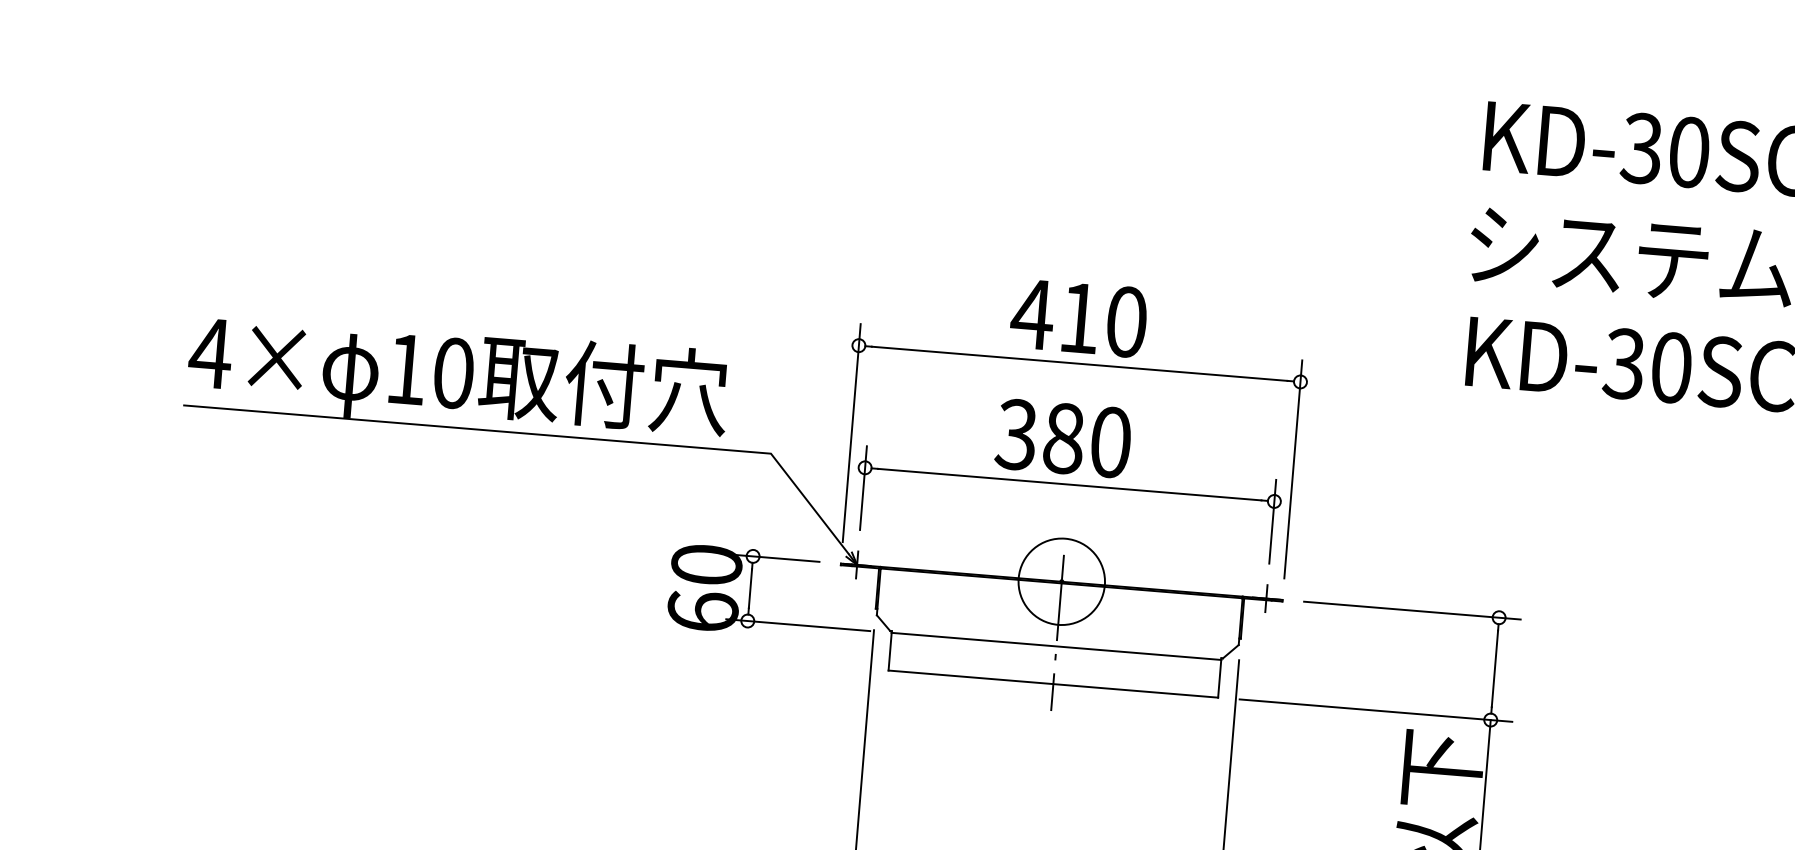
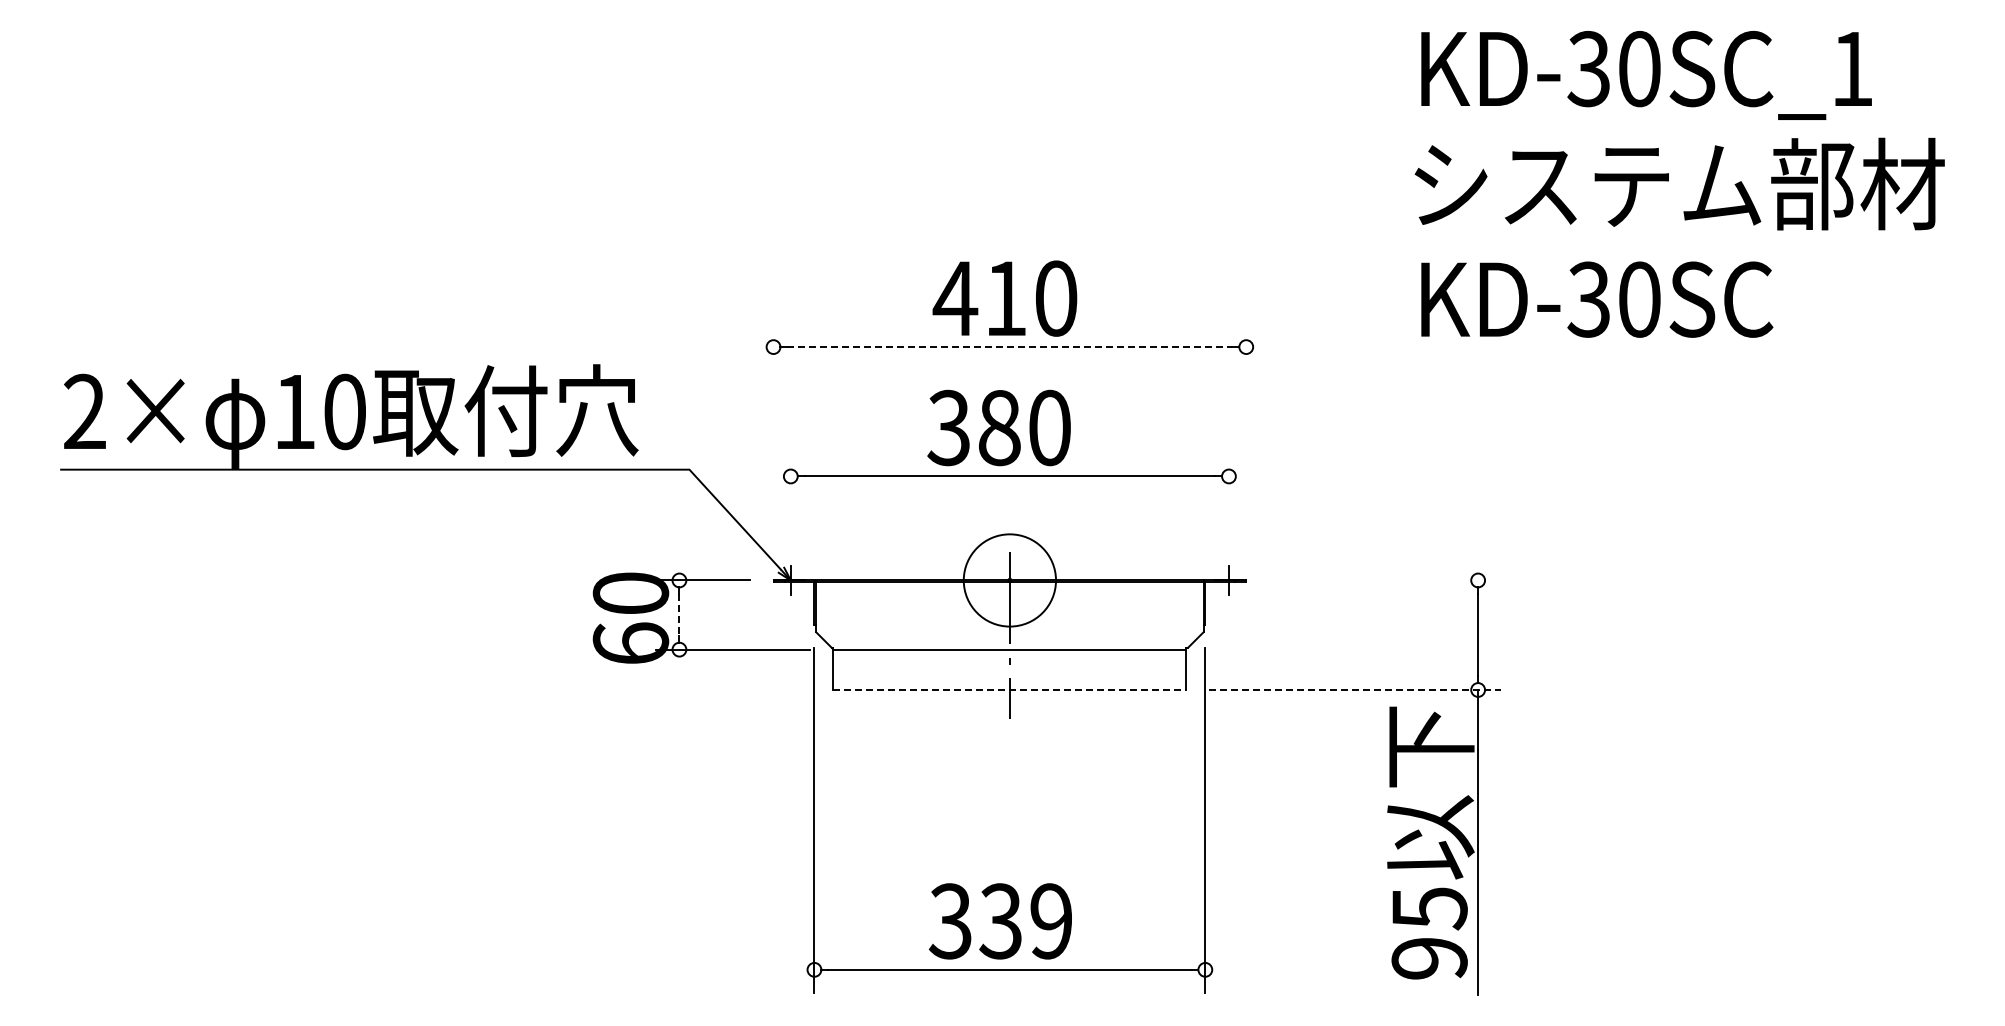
text: (210, 351) -> (84, 410), 4× -> 2×
line: (1079, 364) -> (1009, 347), solid -> dashed
line: (851, 432) -> (773, 440), removed
line: (1293, 469) -> (1246, 440), removed
line: (863, 488) -> (790, 498), removed
line: (1272, 522) -> (1228, 498), removed
line: (750, 589) -> (679, 615), solid -> dashed
line: (1412, 610) -> (1385, 580), removed
line: (1053, 684) -> (1010, 690), solid -> dashed
line: (1376, 711) -> (1355, 690), solid -> dashed

